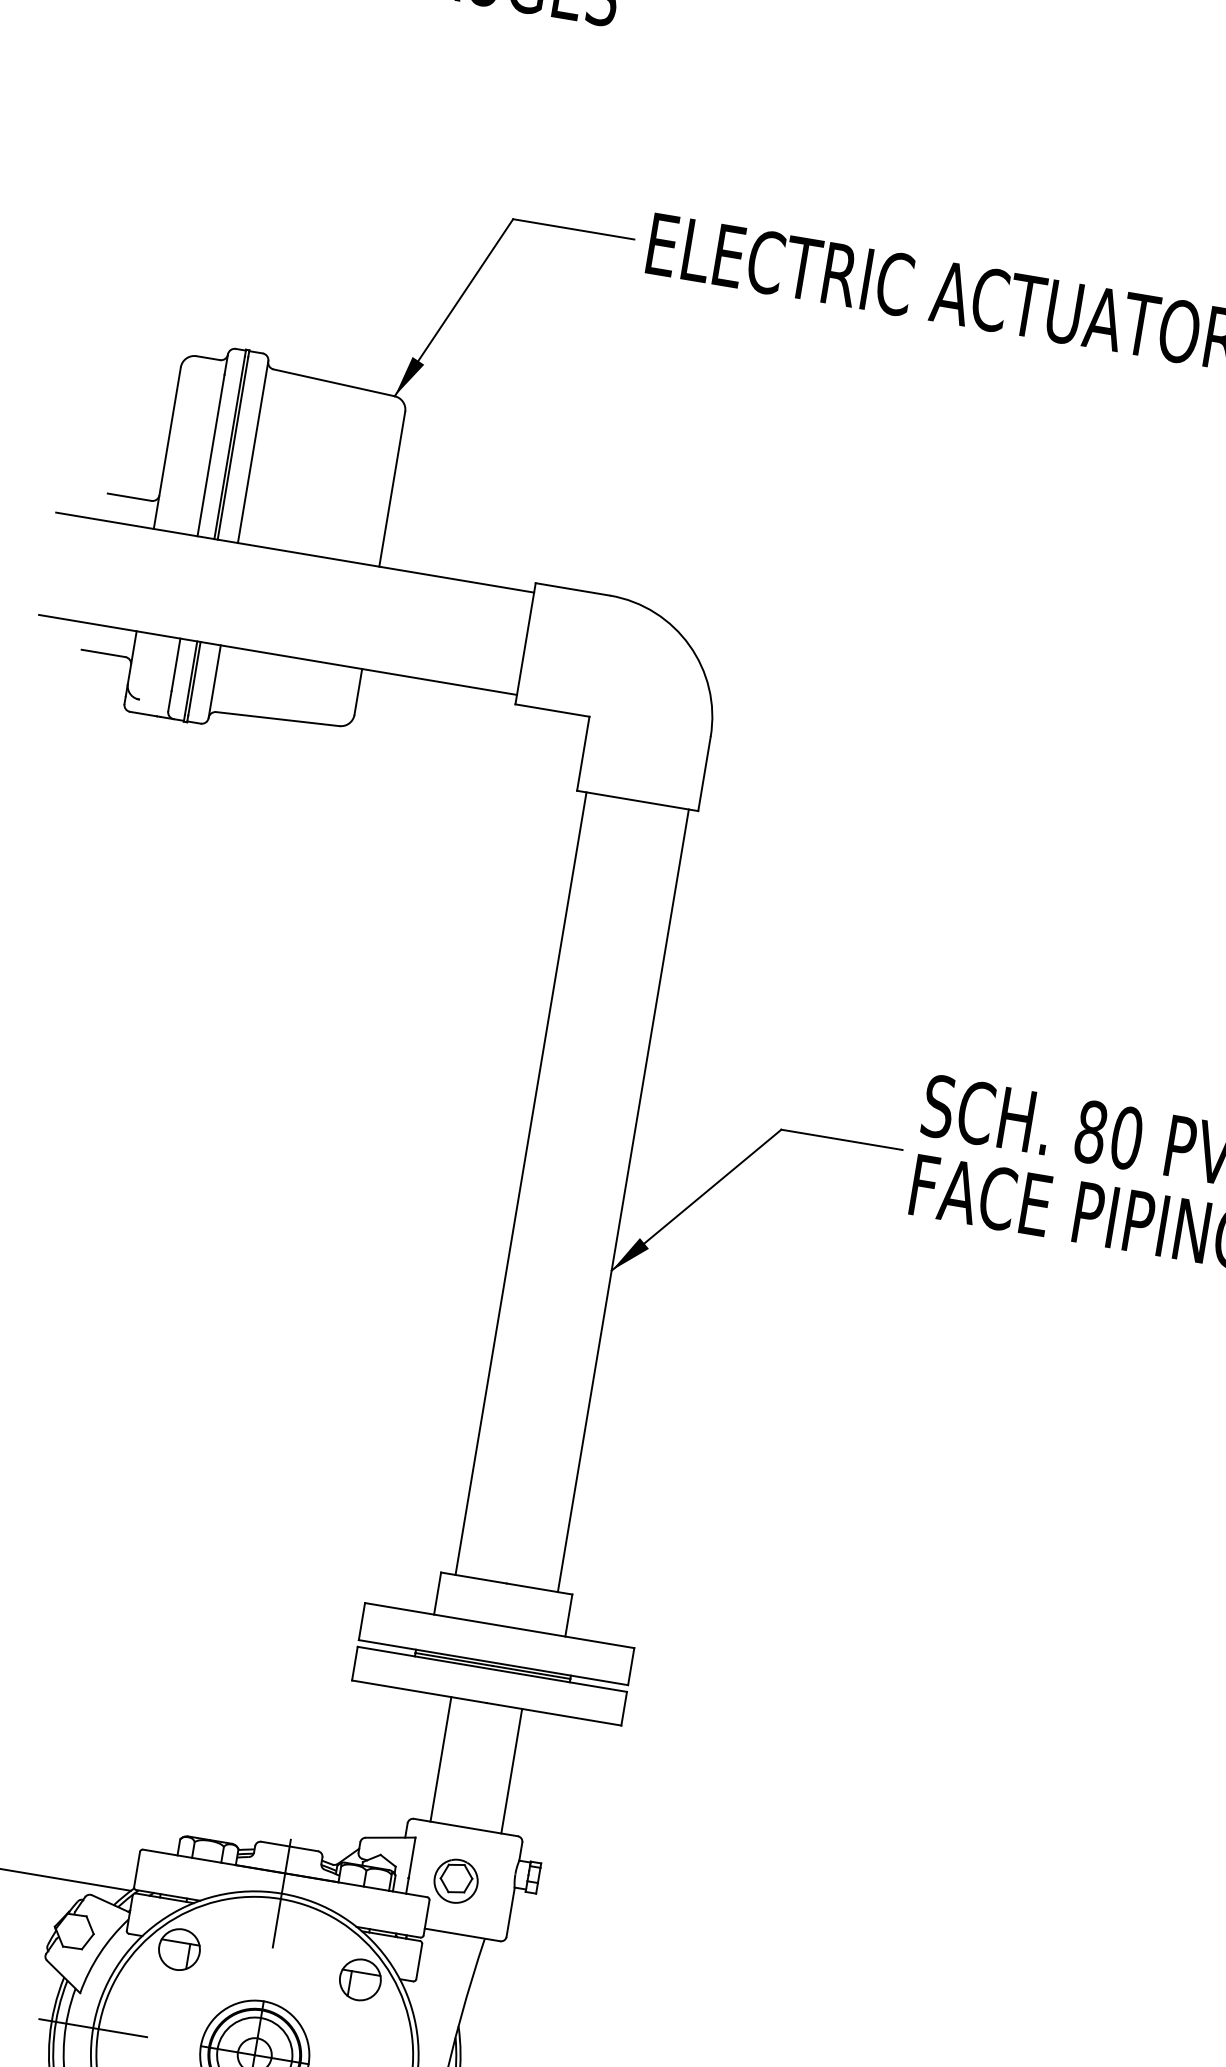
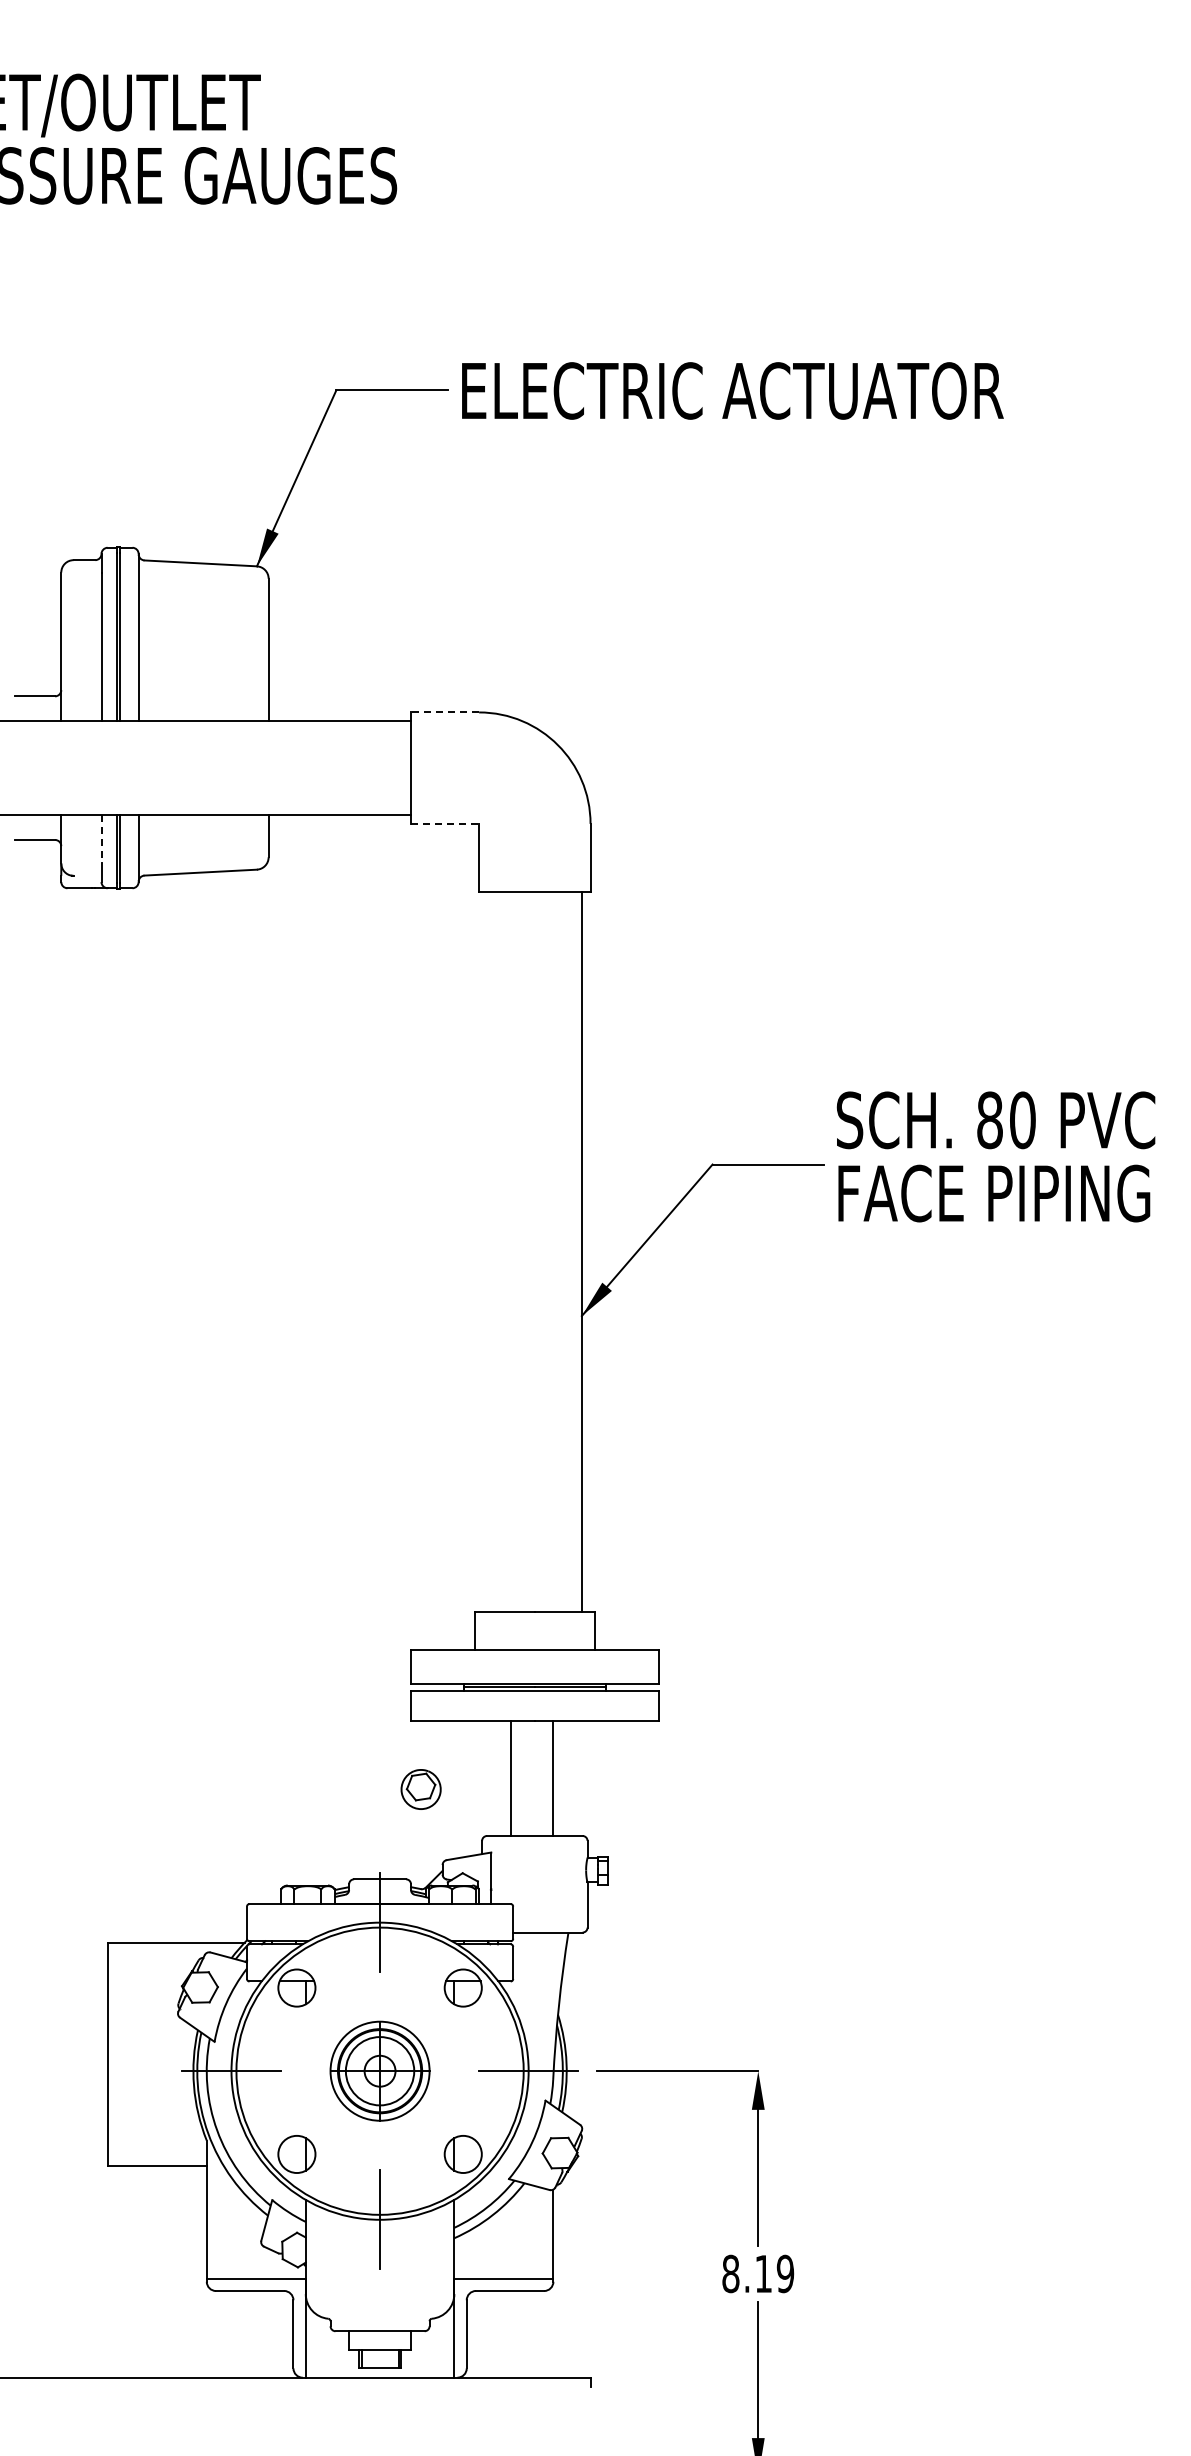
line: (572, 589) -> (444, 712), solid -> dashed
line: (175, 665) -> (101, 839), solid -> dashed
line: (552, 710) -> (445, 823), solid -> dashed
line: (520, 1183) -> (487, 1251), removed
line: (441, 1759) -> (553, 1778), moved
line: (511, 1770) -> (511, 1778), moved
part: (455, 1881) -> (420, 1789), moved

